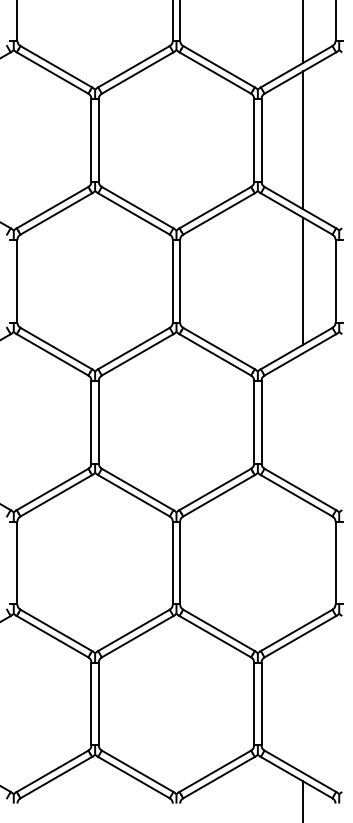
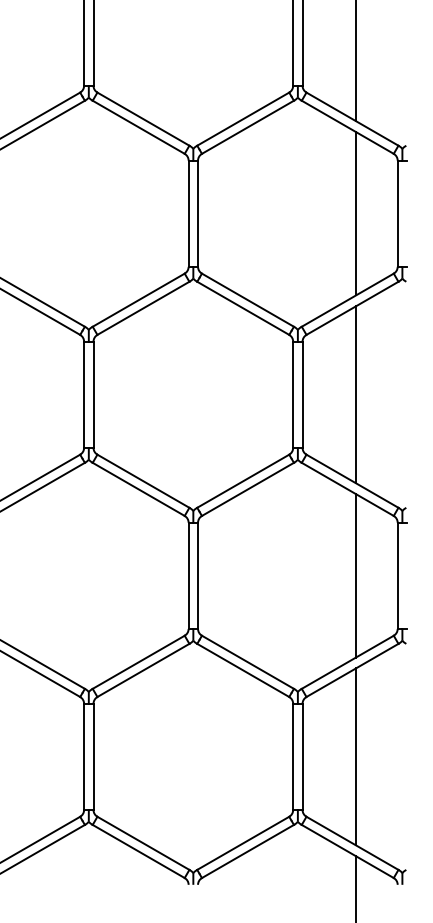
line: (303, 422) -> (356, 395), added
line: (303, 562) -> (356, 575), added
line: (303, 703) -> (356, 756), added

